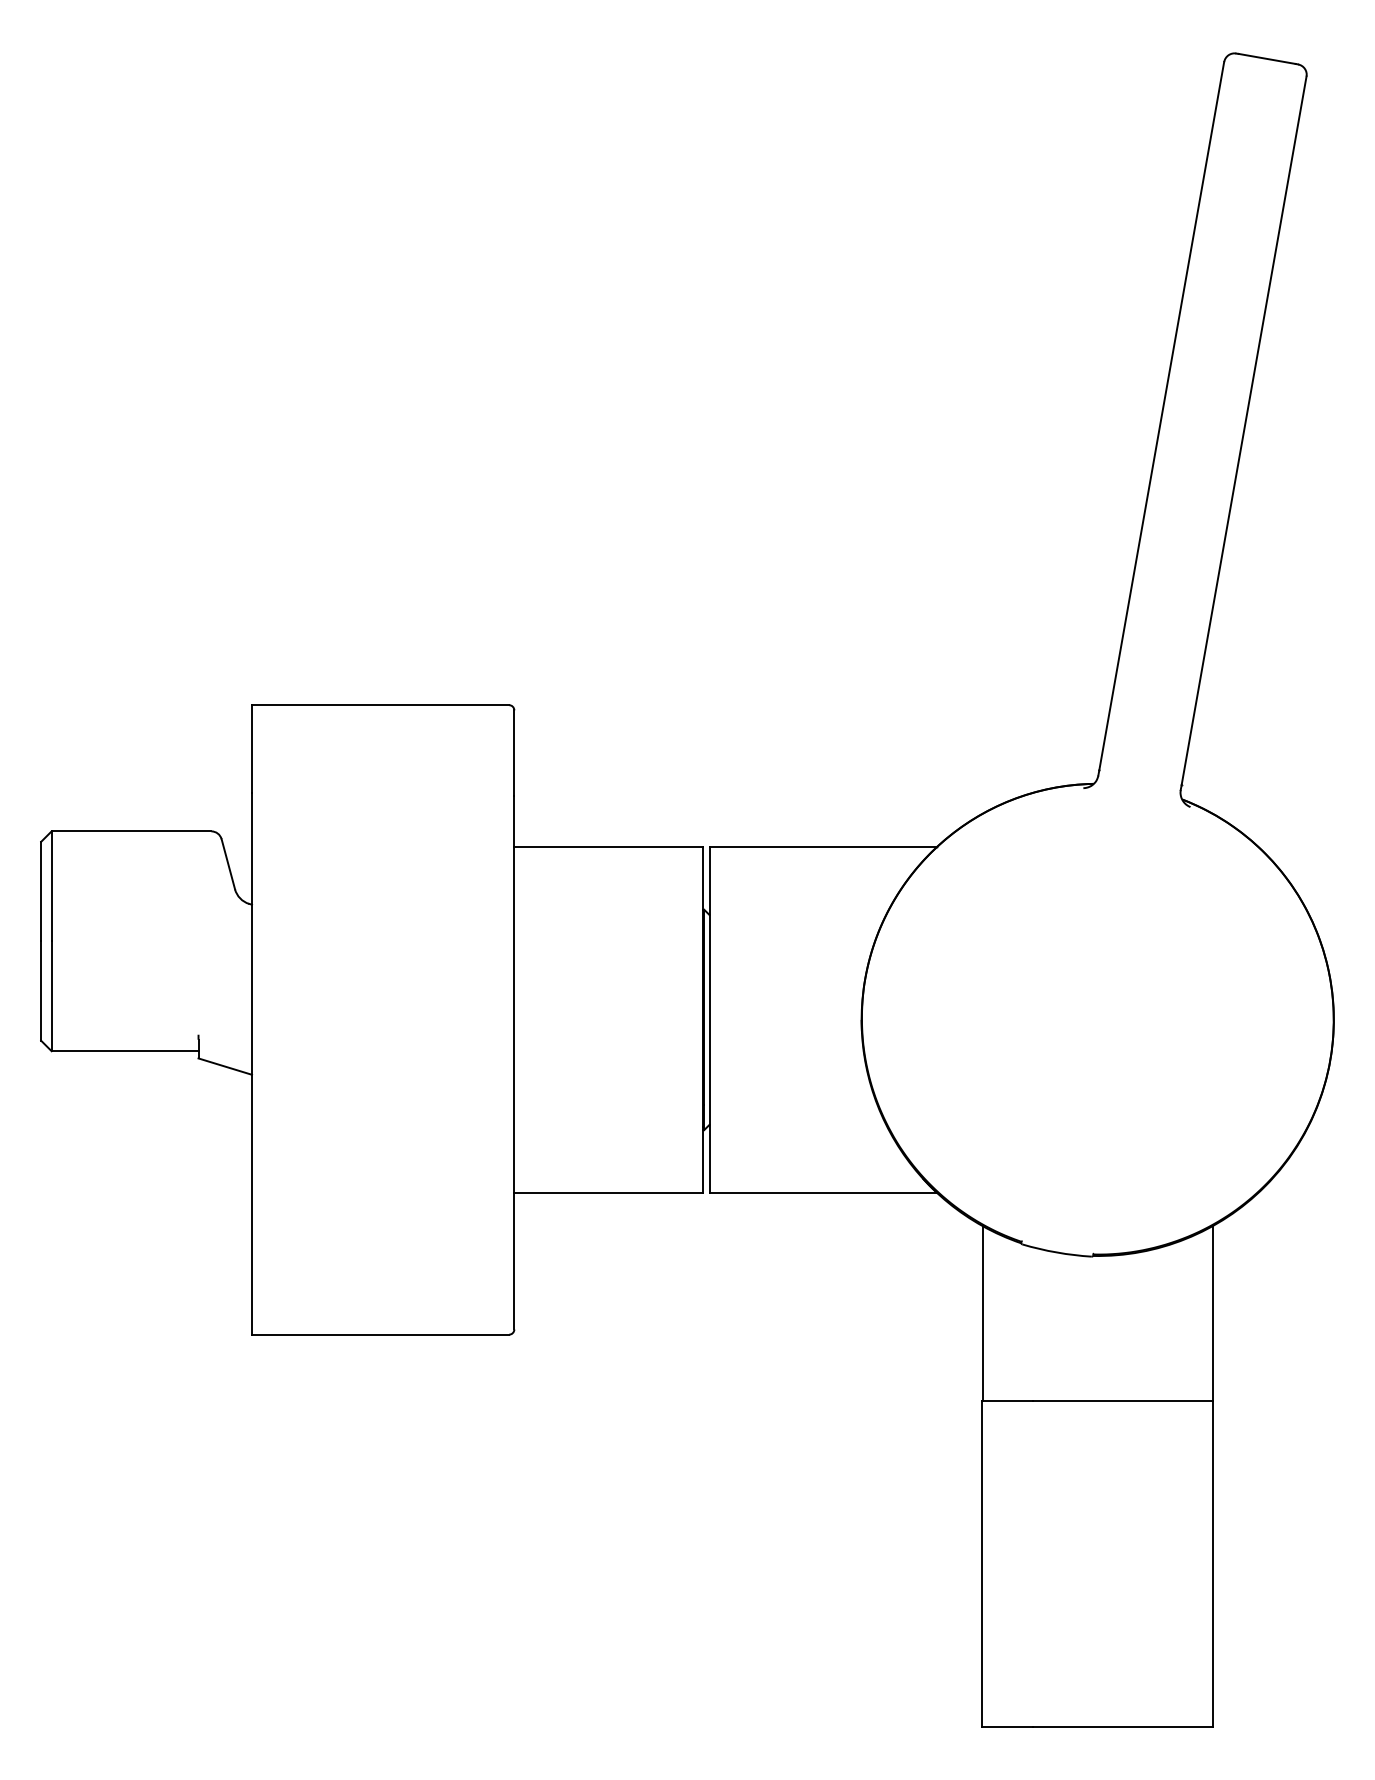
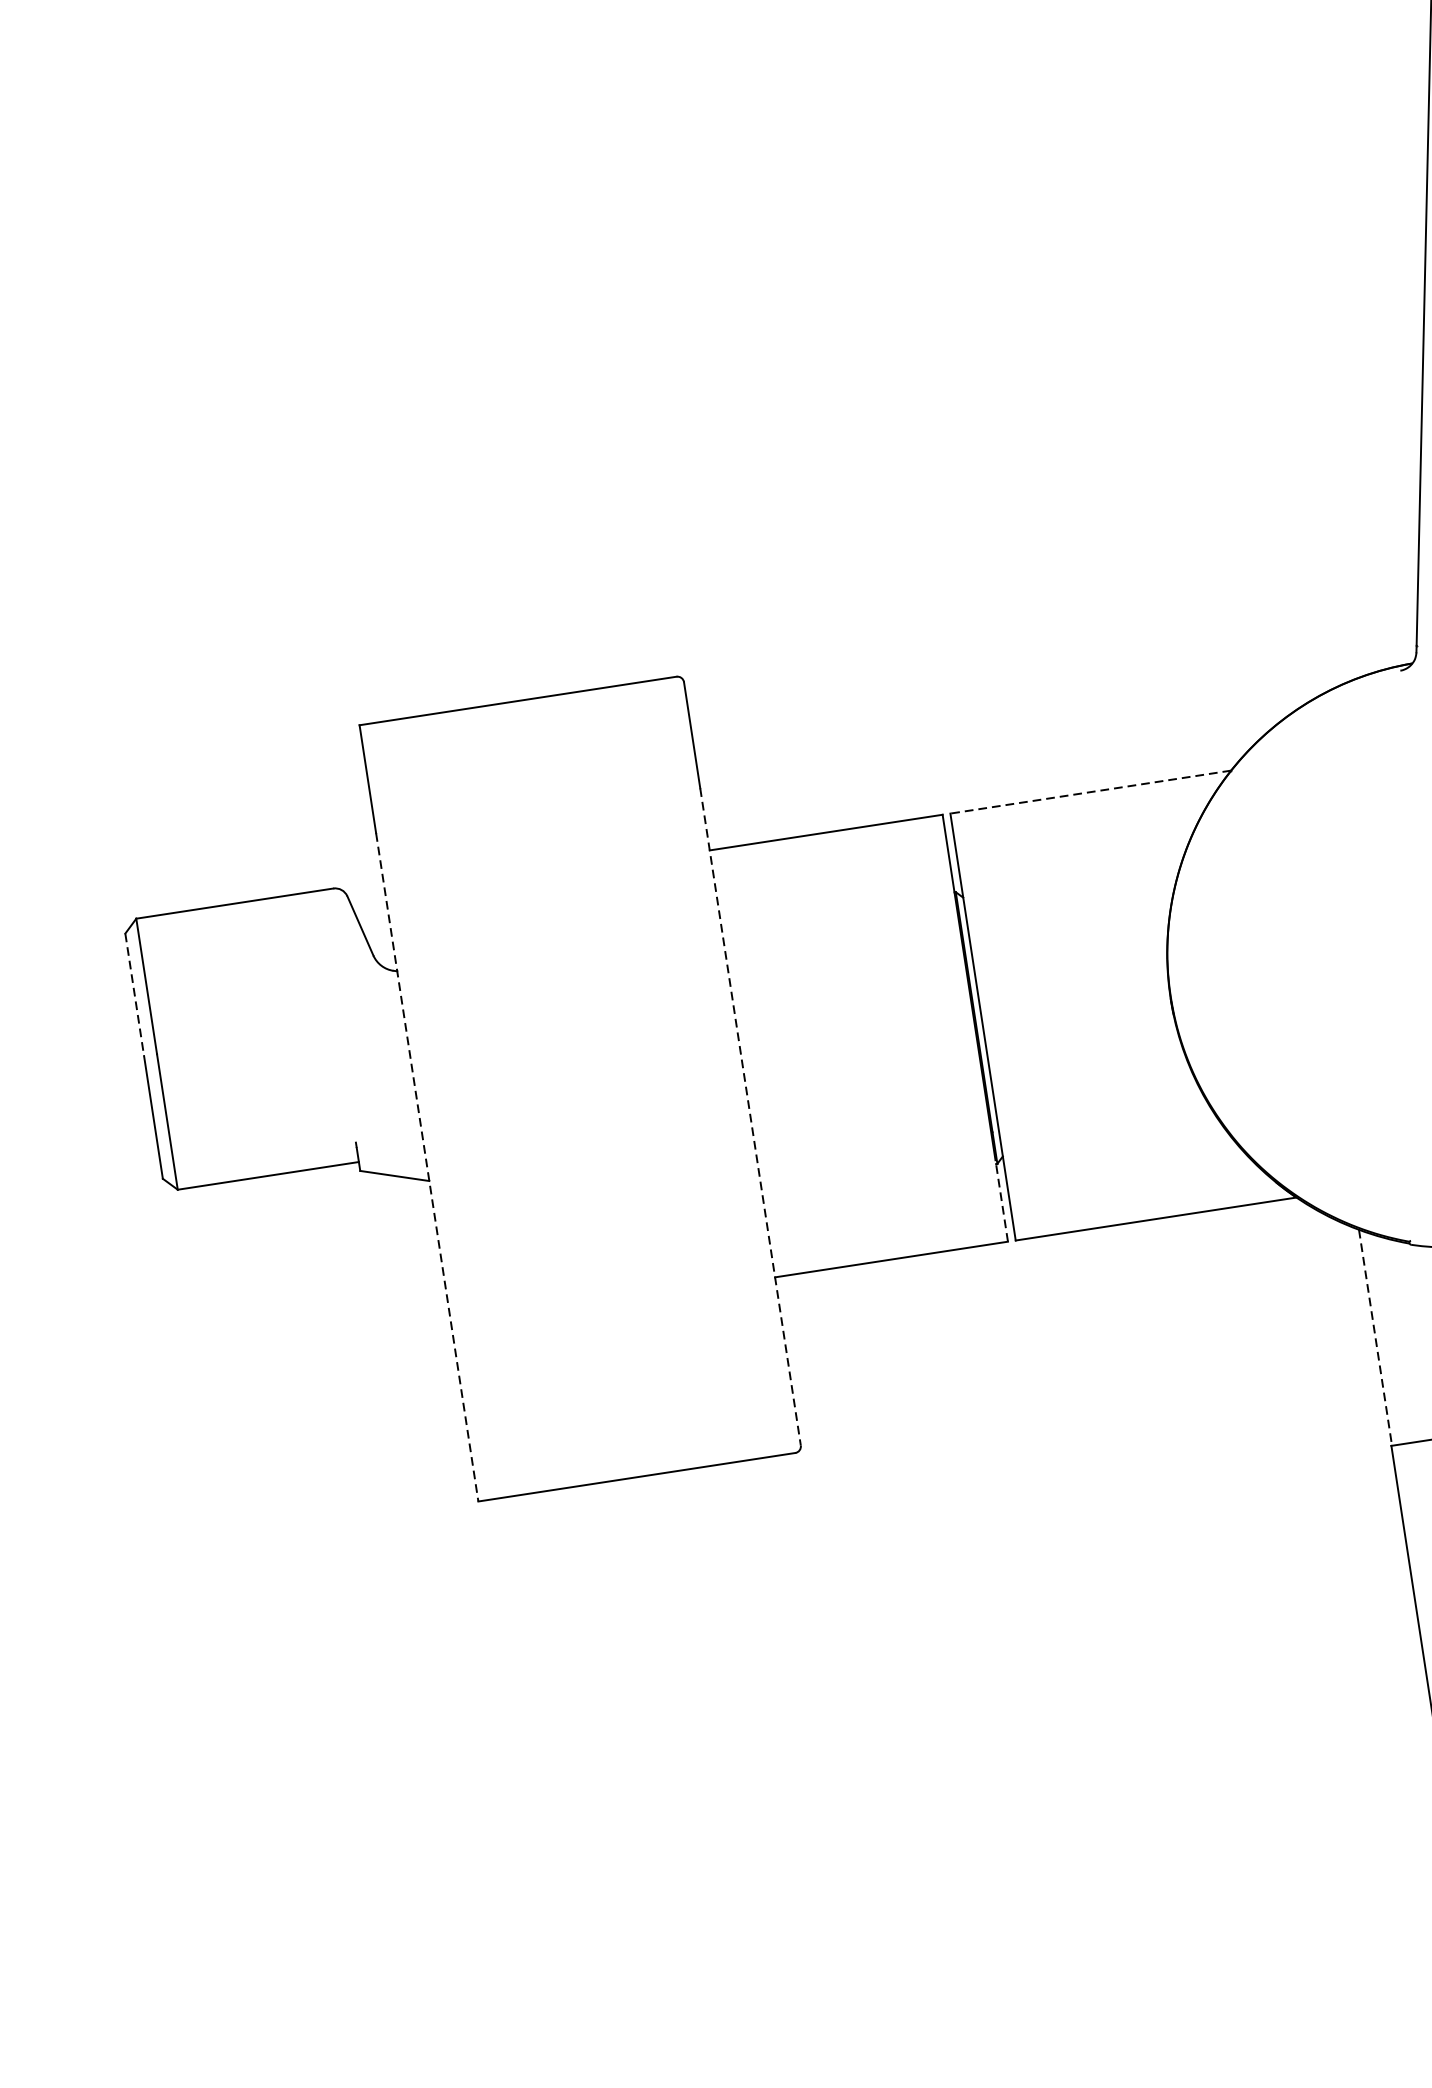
line: (823, 846) -> (1090, 791), solid -> dashed
line: (41, 891) -> (135, 994), solid -> dashed
line: (514, 1062) -> (750, 1116), solid -> dashed
line: (252, 1064) -> (427, 1168), solid -> dashed
line: (703, 1159) -> (1001, 1200), solid -> dashed
line: (982, 1313) -> (1375, 1337), solid -> dashed

